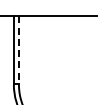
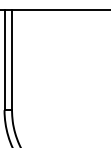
line: (18, 50) -> (11, 60), dashed -> solid

